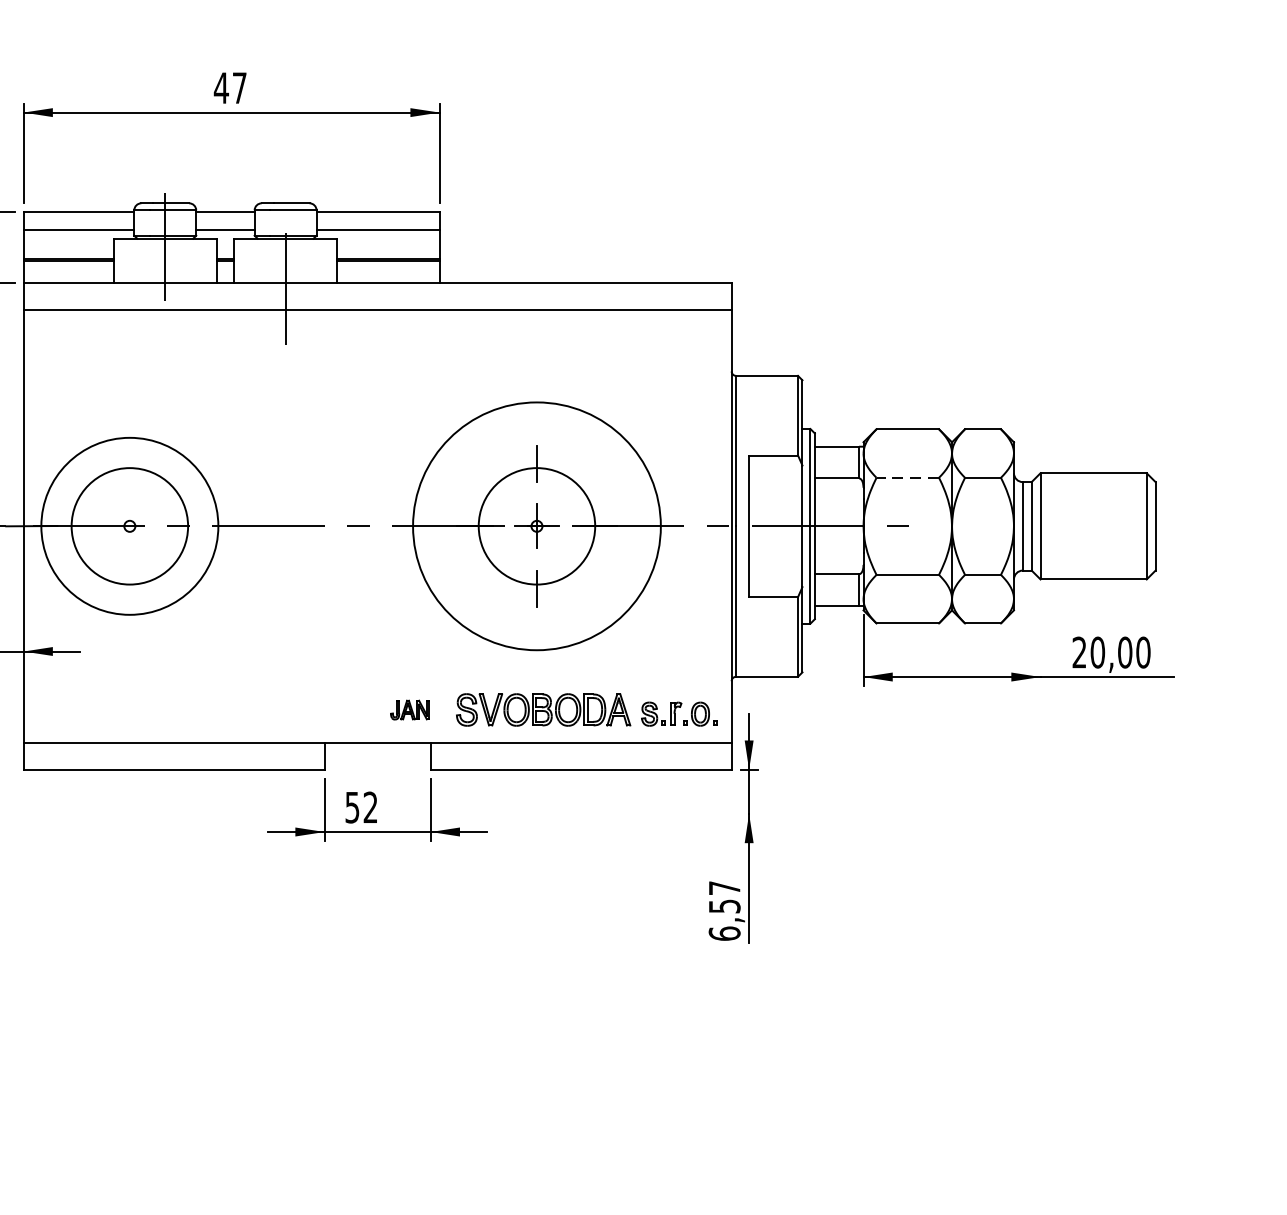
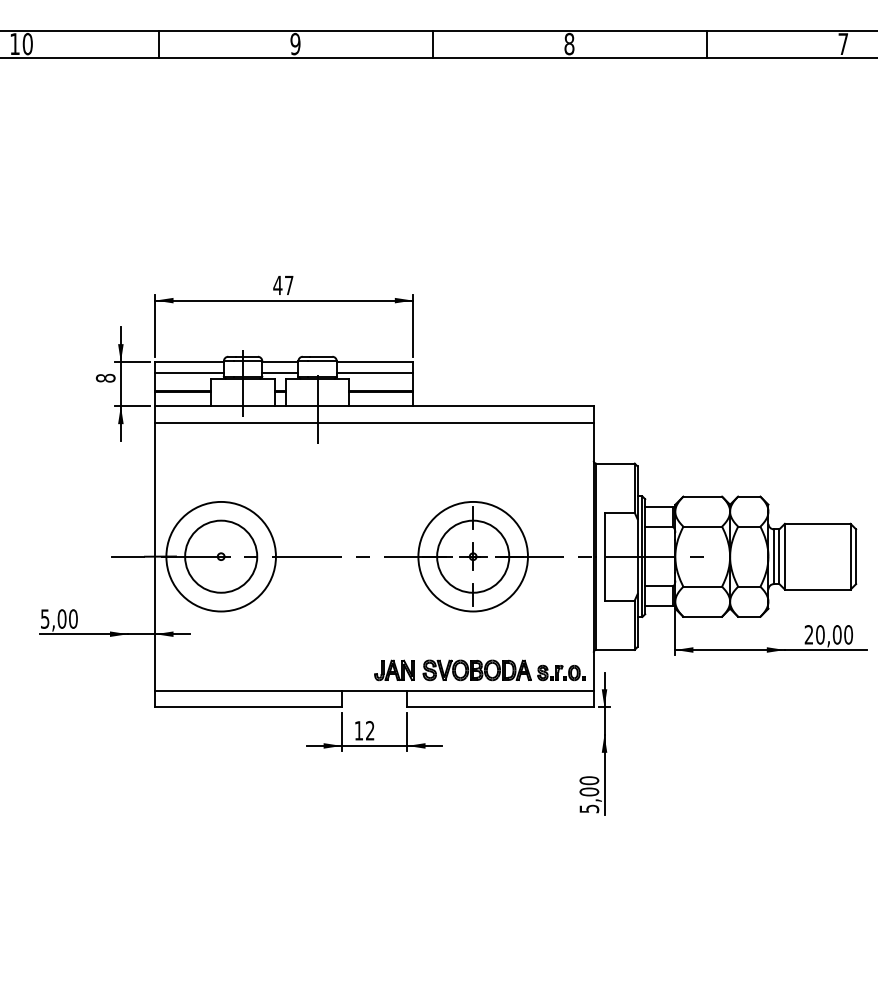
line: (907, 477) -> (702, 526), dashed -> solid
circle: (535, 525) -> (472, 556), size x0.71
part: (409, 710) -> (394, 670), size x1.67
text: (351, 807) -> (358, 730), 52 -> 12
text: (724, 910) -> (589, 794), 6,57 -> 5,00

